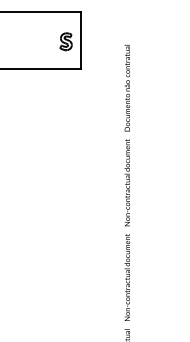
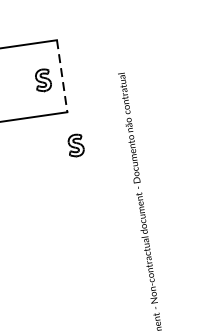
line: (81, 41) -> (62, 77), solid -> dashed
part: (83, 95) -> (75, 145), added

